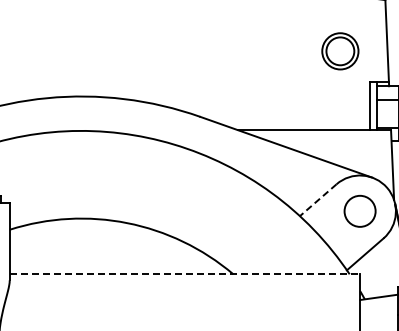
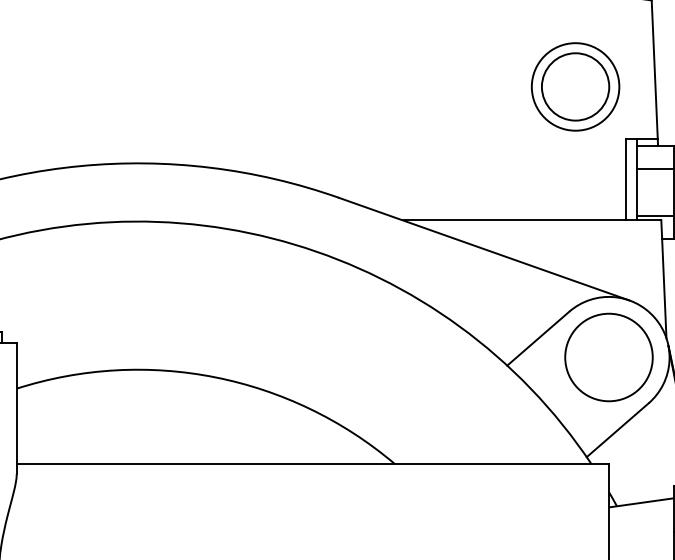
part: (340, 51) -> (575, 87), size x1.43
line: (317, 200) -> (536, 339), dashed -> solid
circle: (359, 211) -> (607, 357), size x1.67
line: (185, 274) -> (313, 464), dashed -> solid

